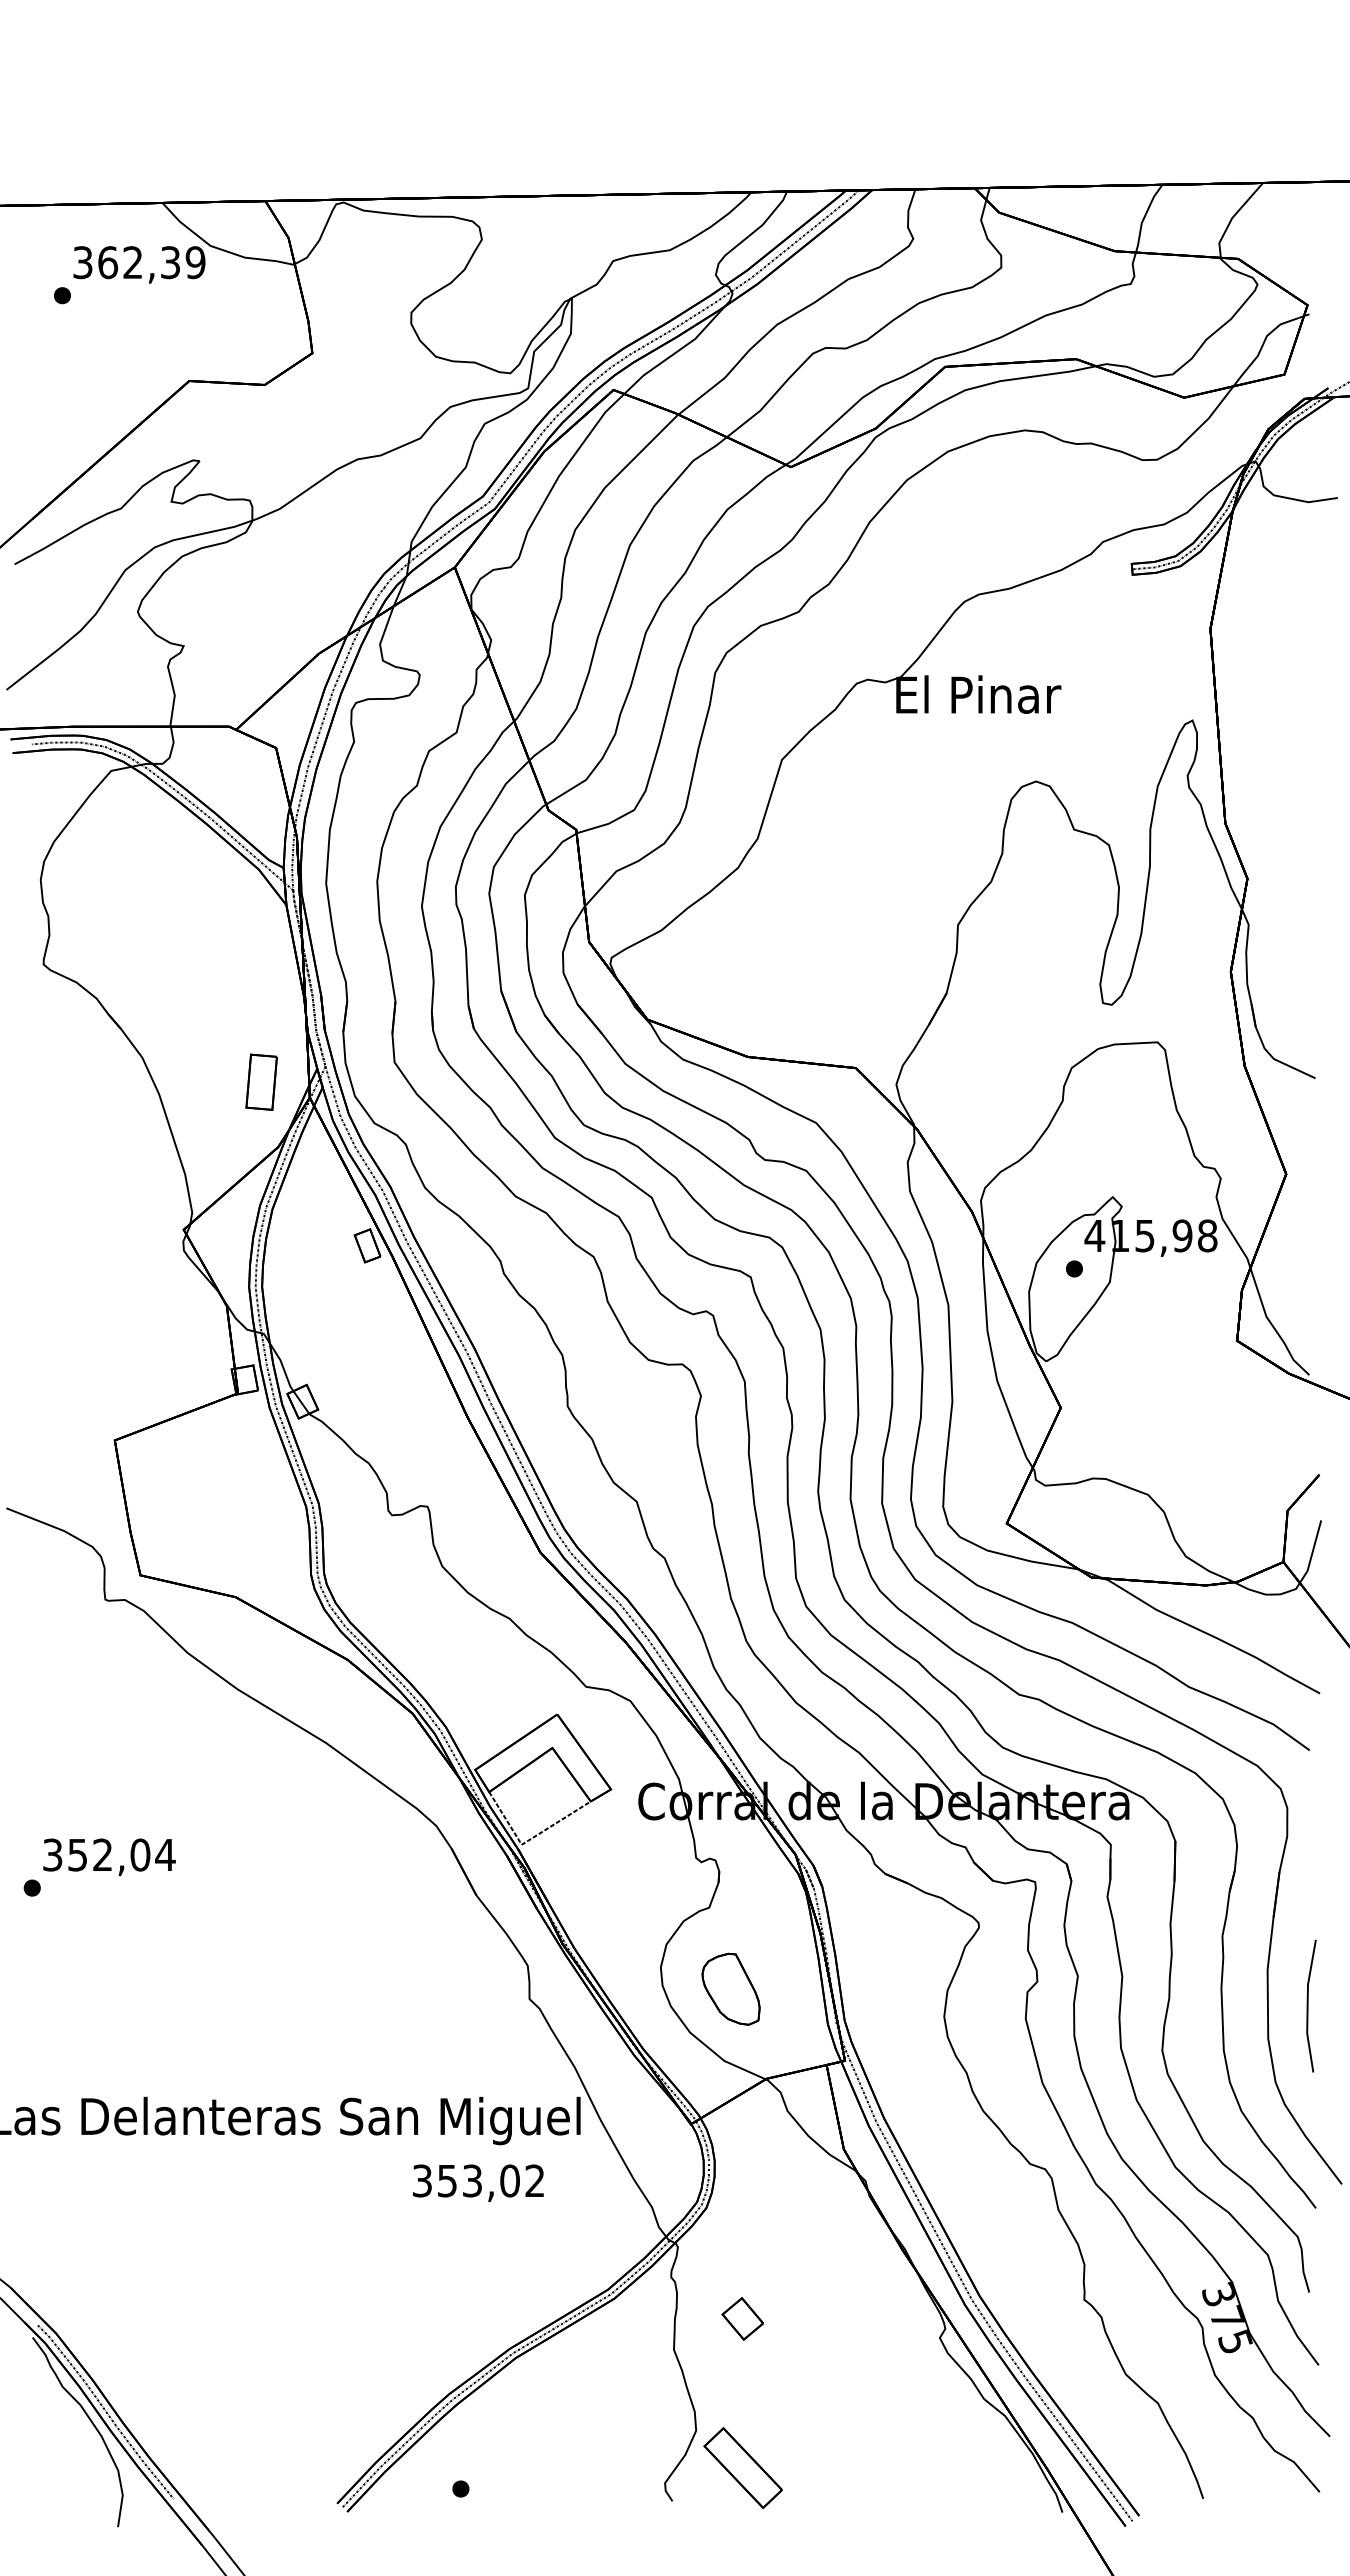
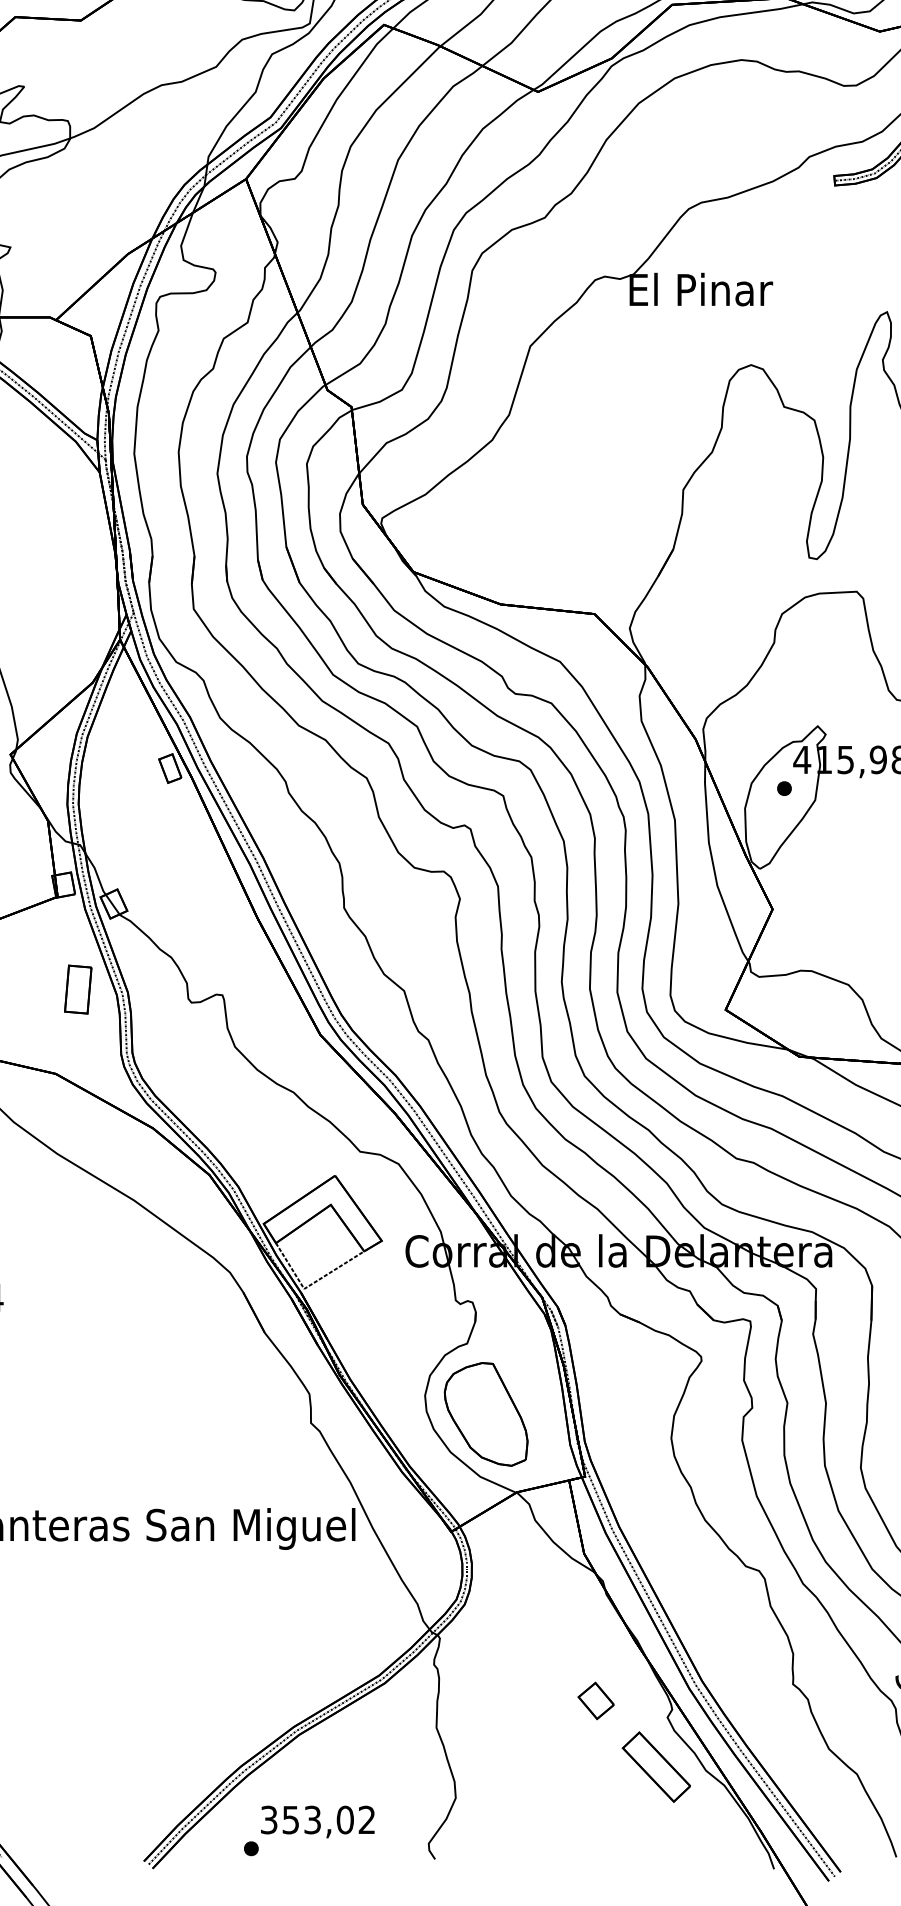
part: (261, 1081) -> (78, 988), moved
part: (730, 1989) -> (485, 1414), size x1.67
text: (478, 2182) -> (317, 1821), moved
part: (742, 2318) -> (595, 1700), moved
part: (742, 2468) -> (655, 1767), moved

